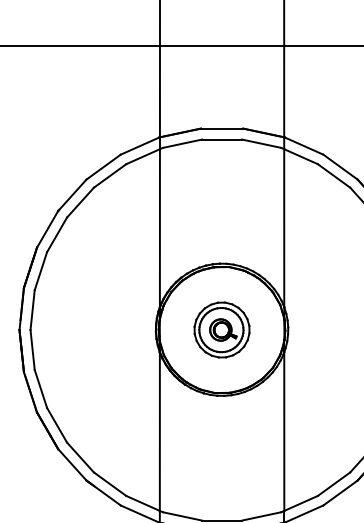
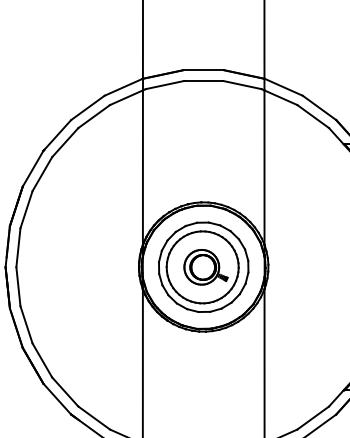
part: (221, 329) -> (203, 266), size x1.67

